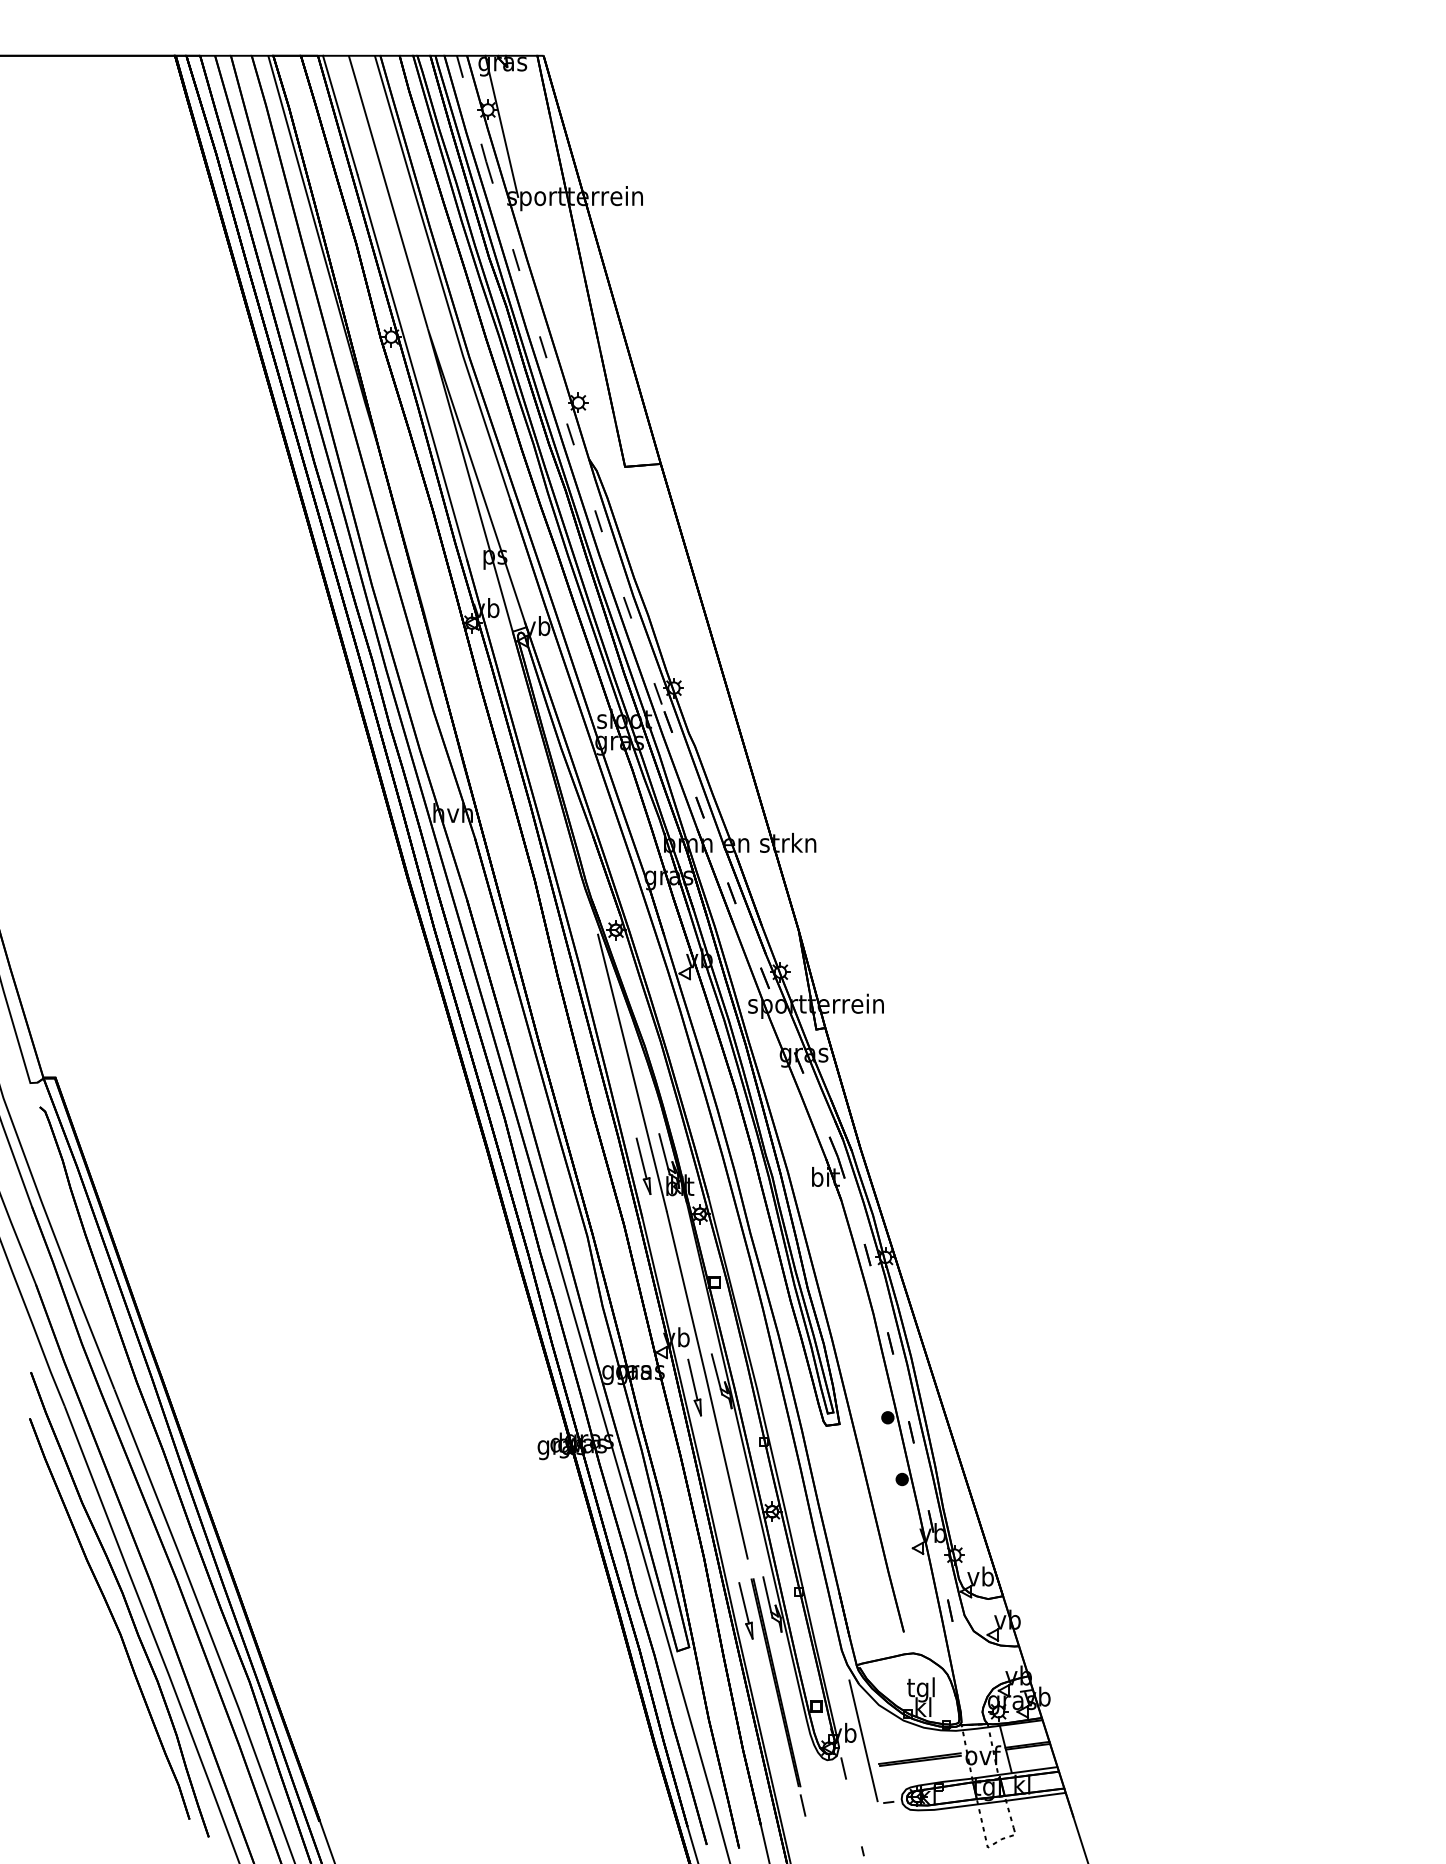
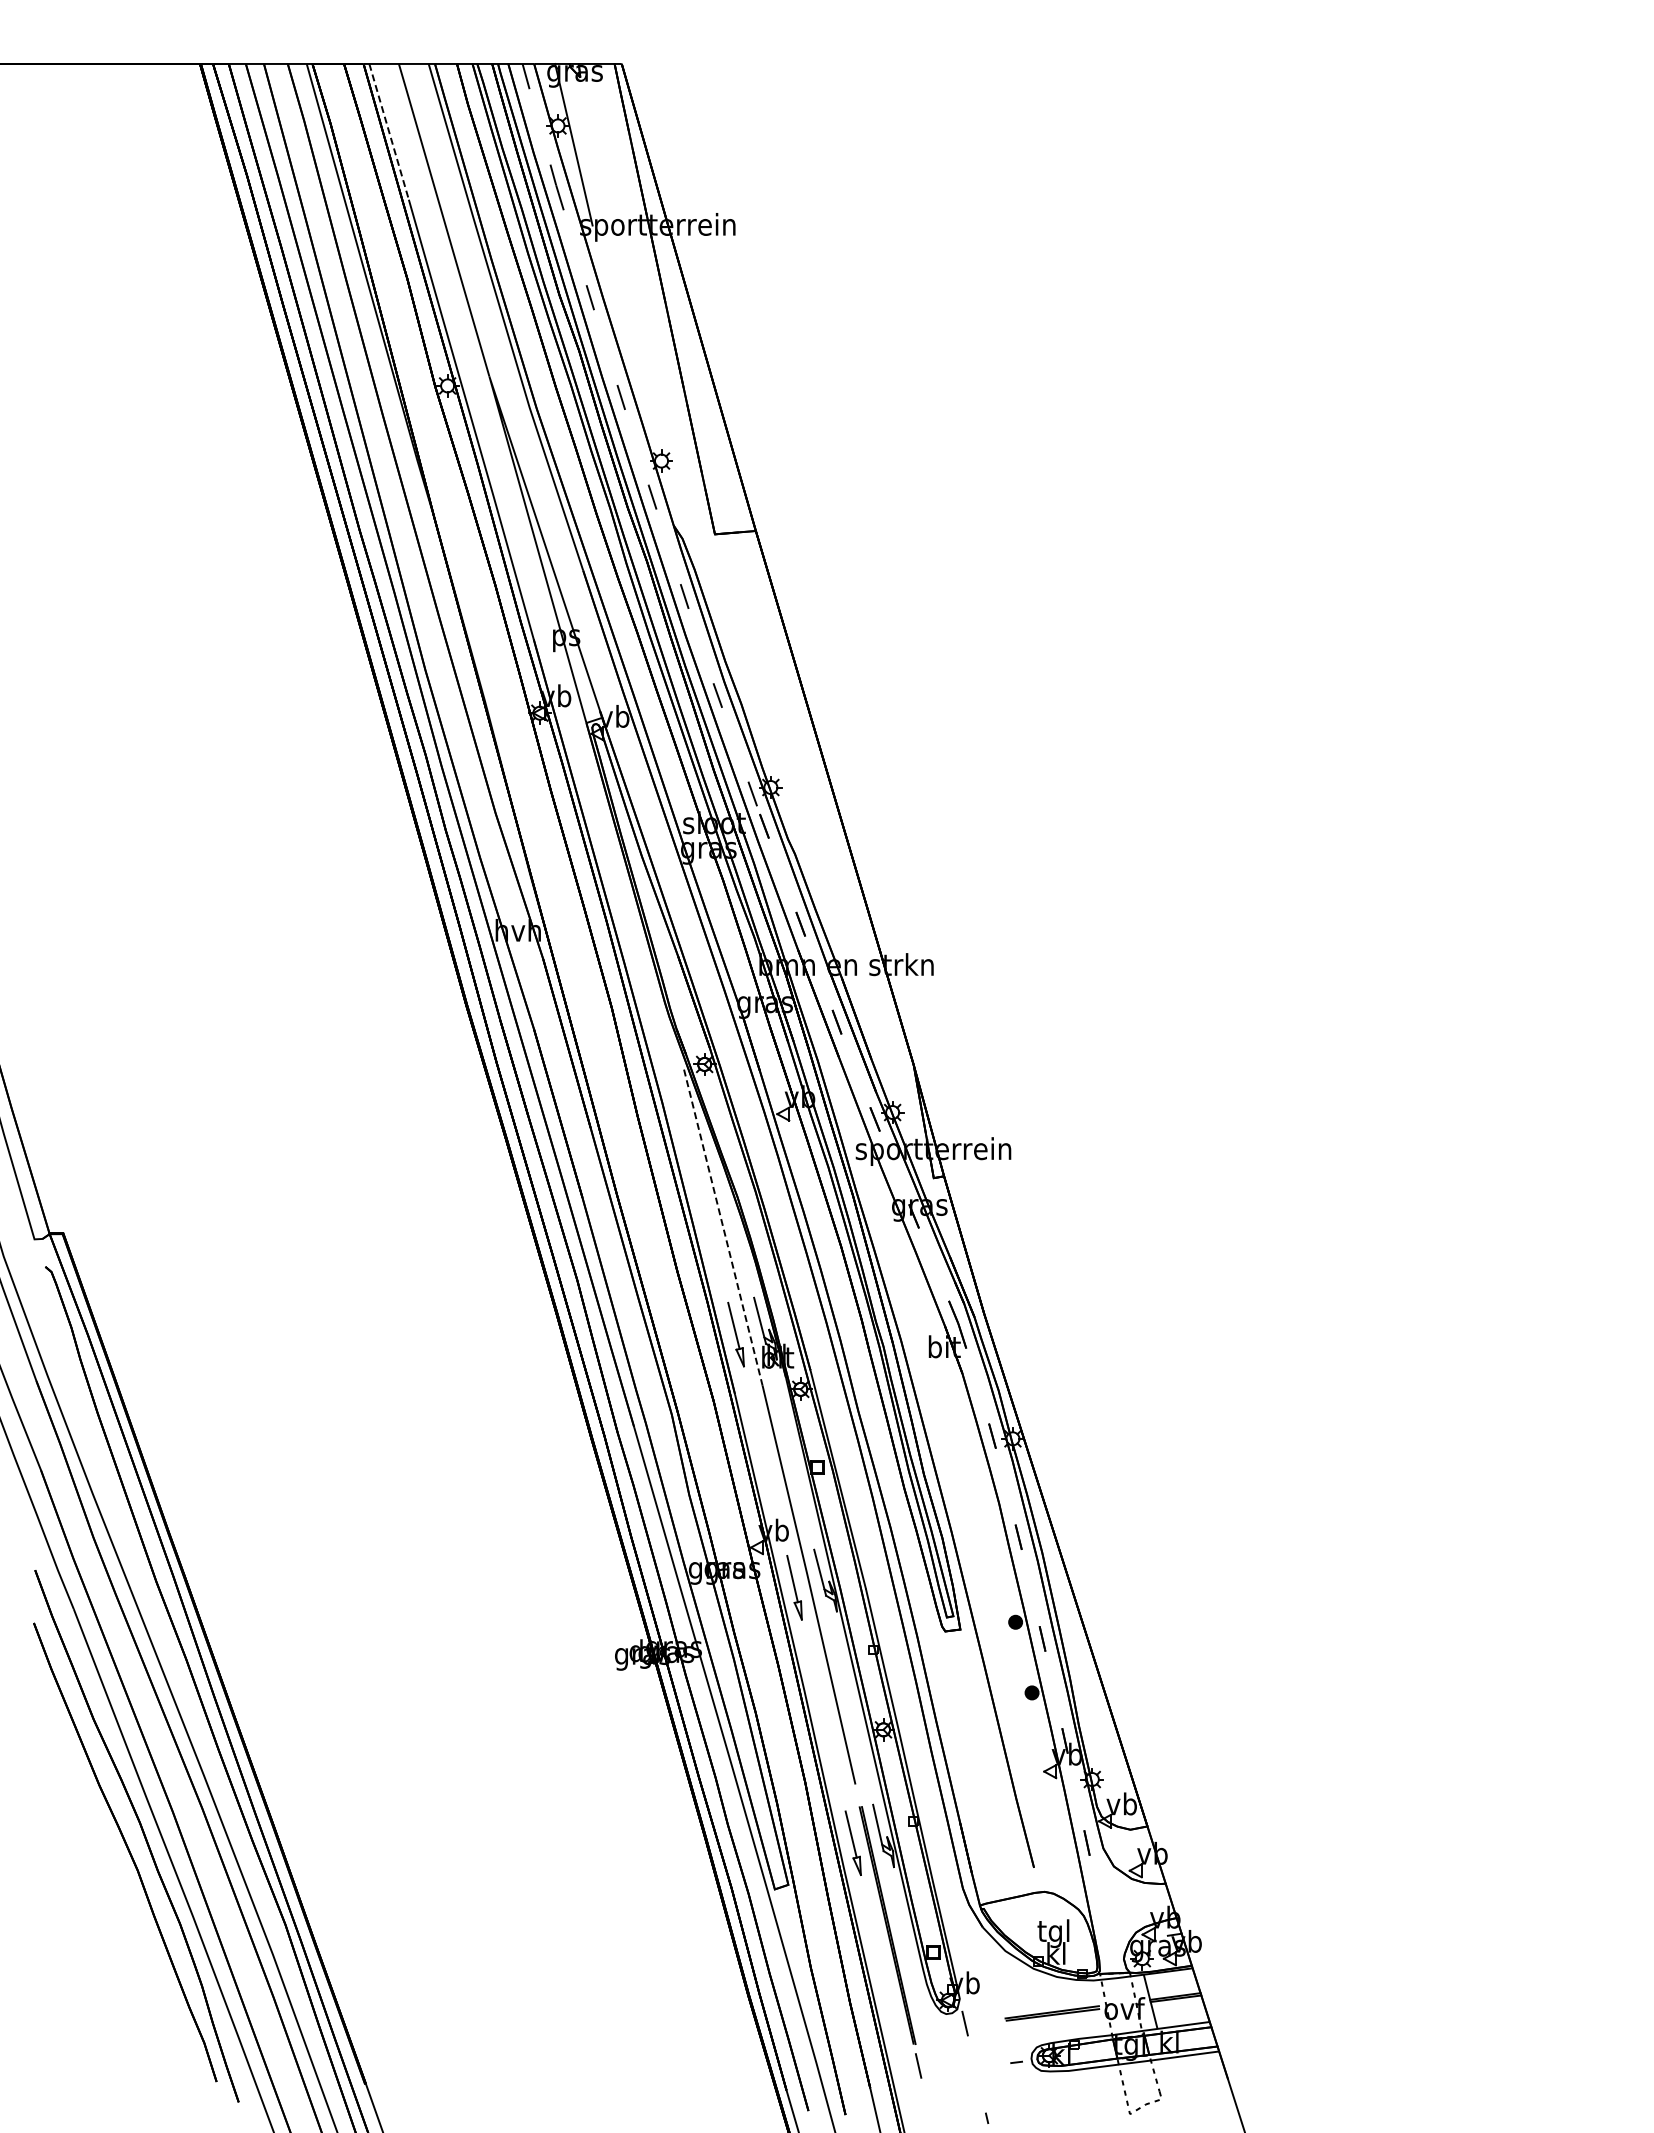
line: (340, 114) -> (389, 131), solid -> dashed
line: (632, 1072) -> (723, 1227), solid -> dashed
line: (863, 1740) -> (987, 1991), removed

